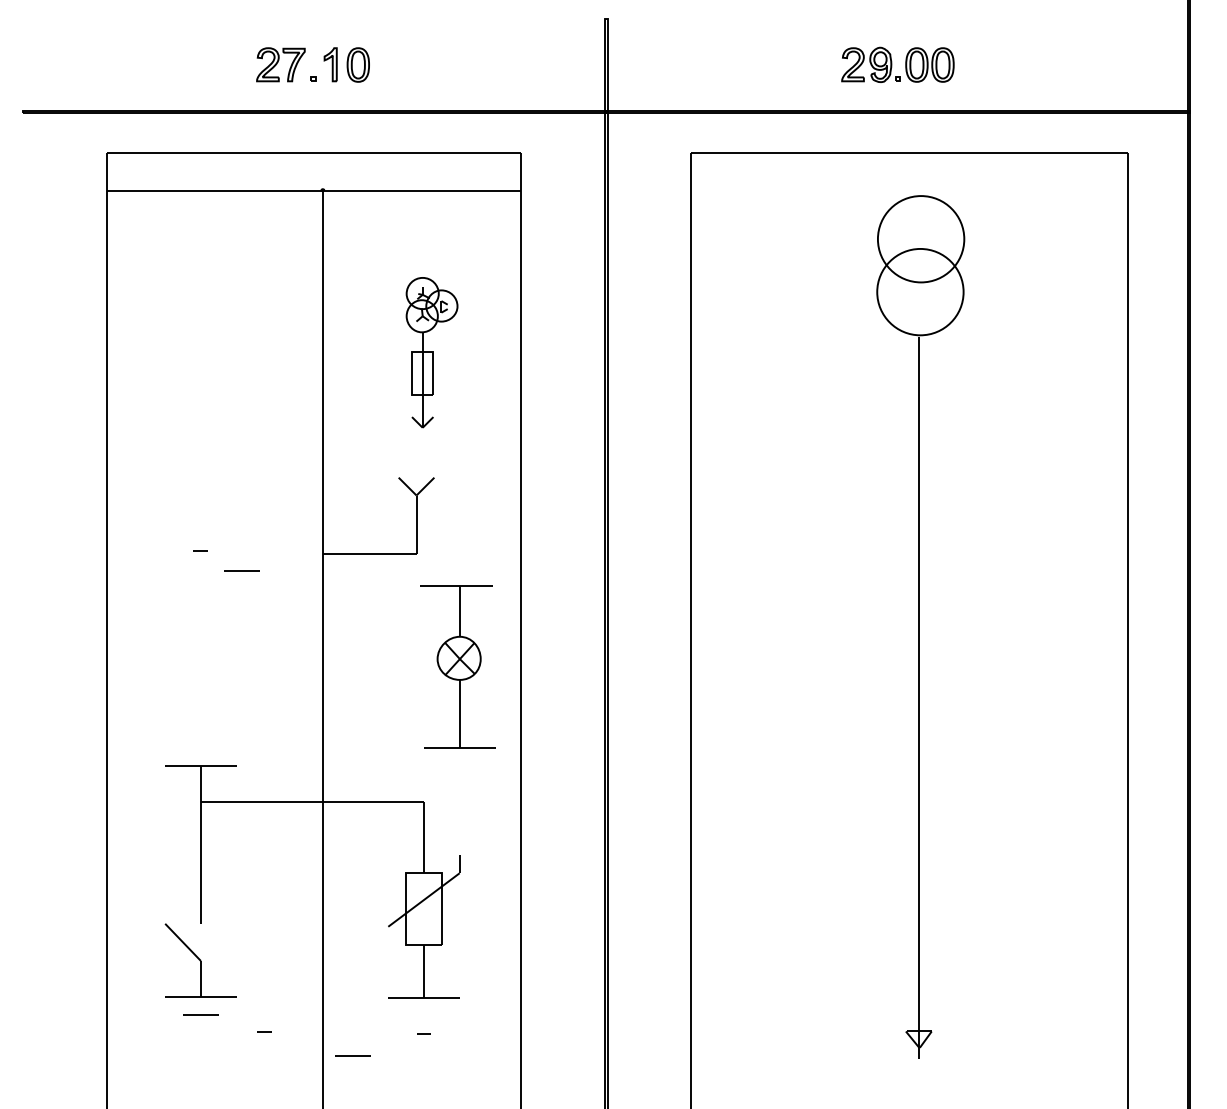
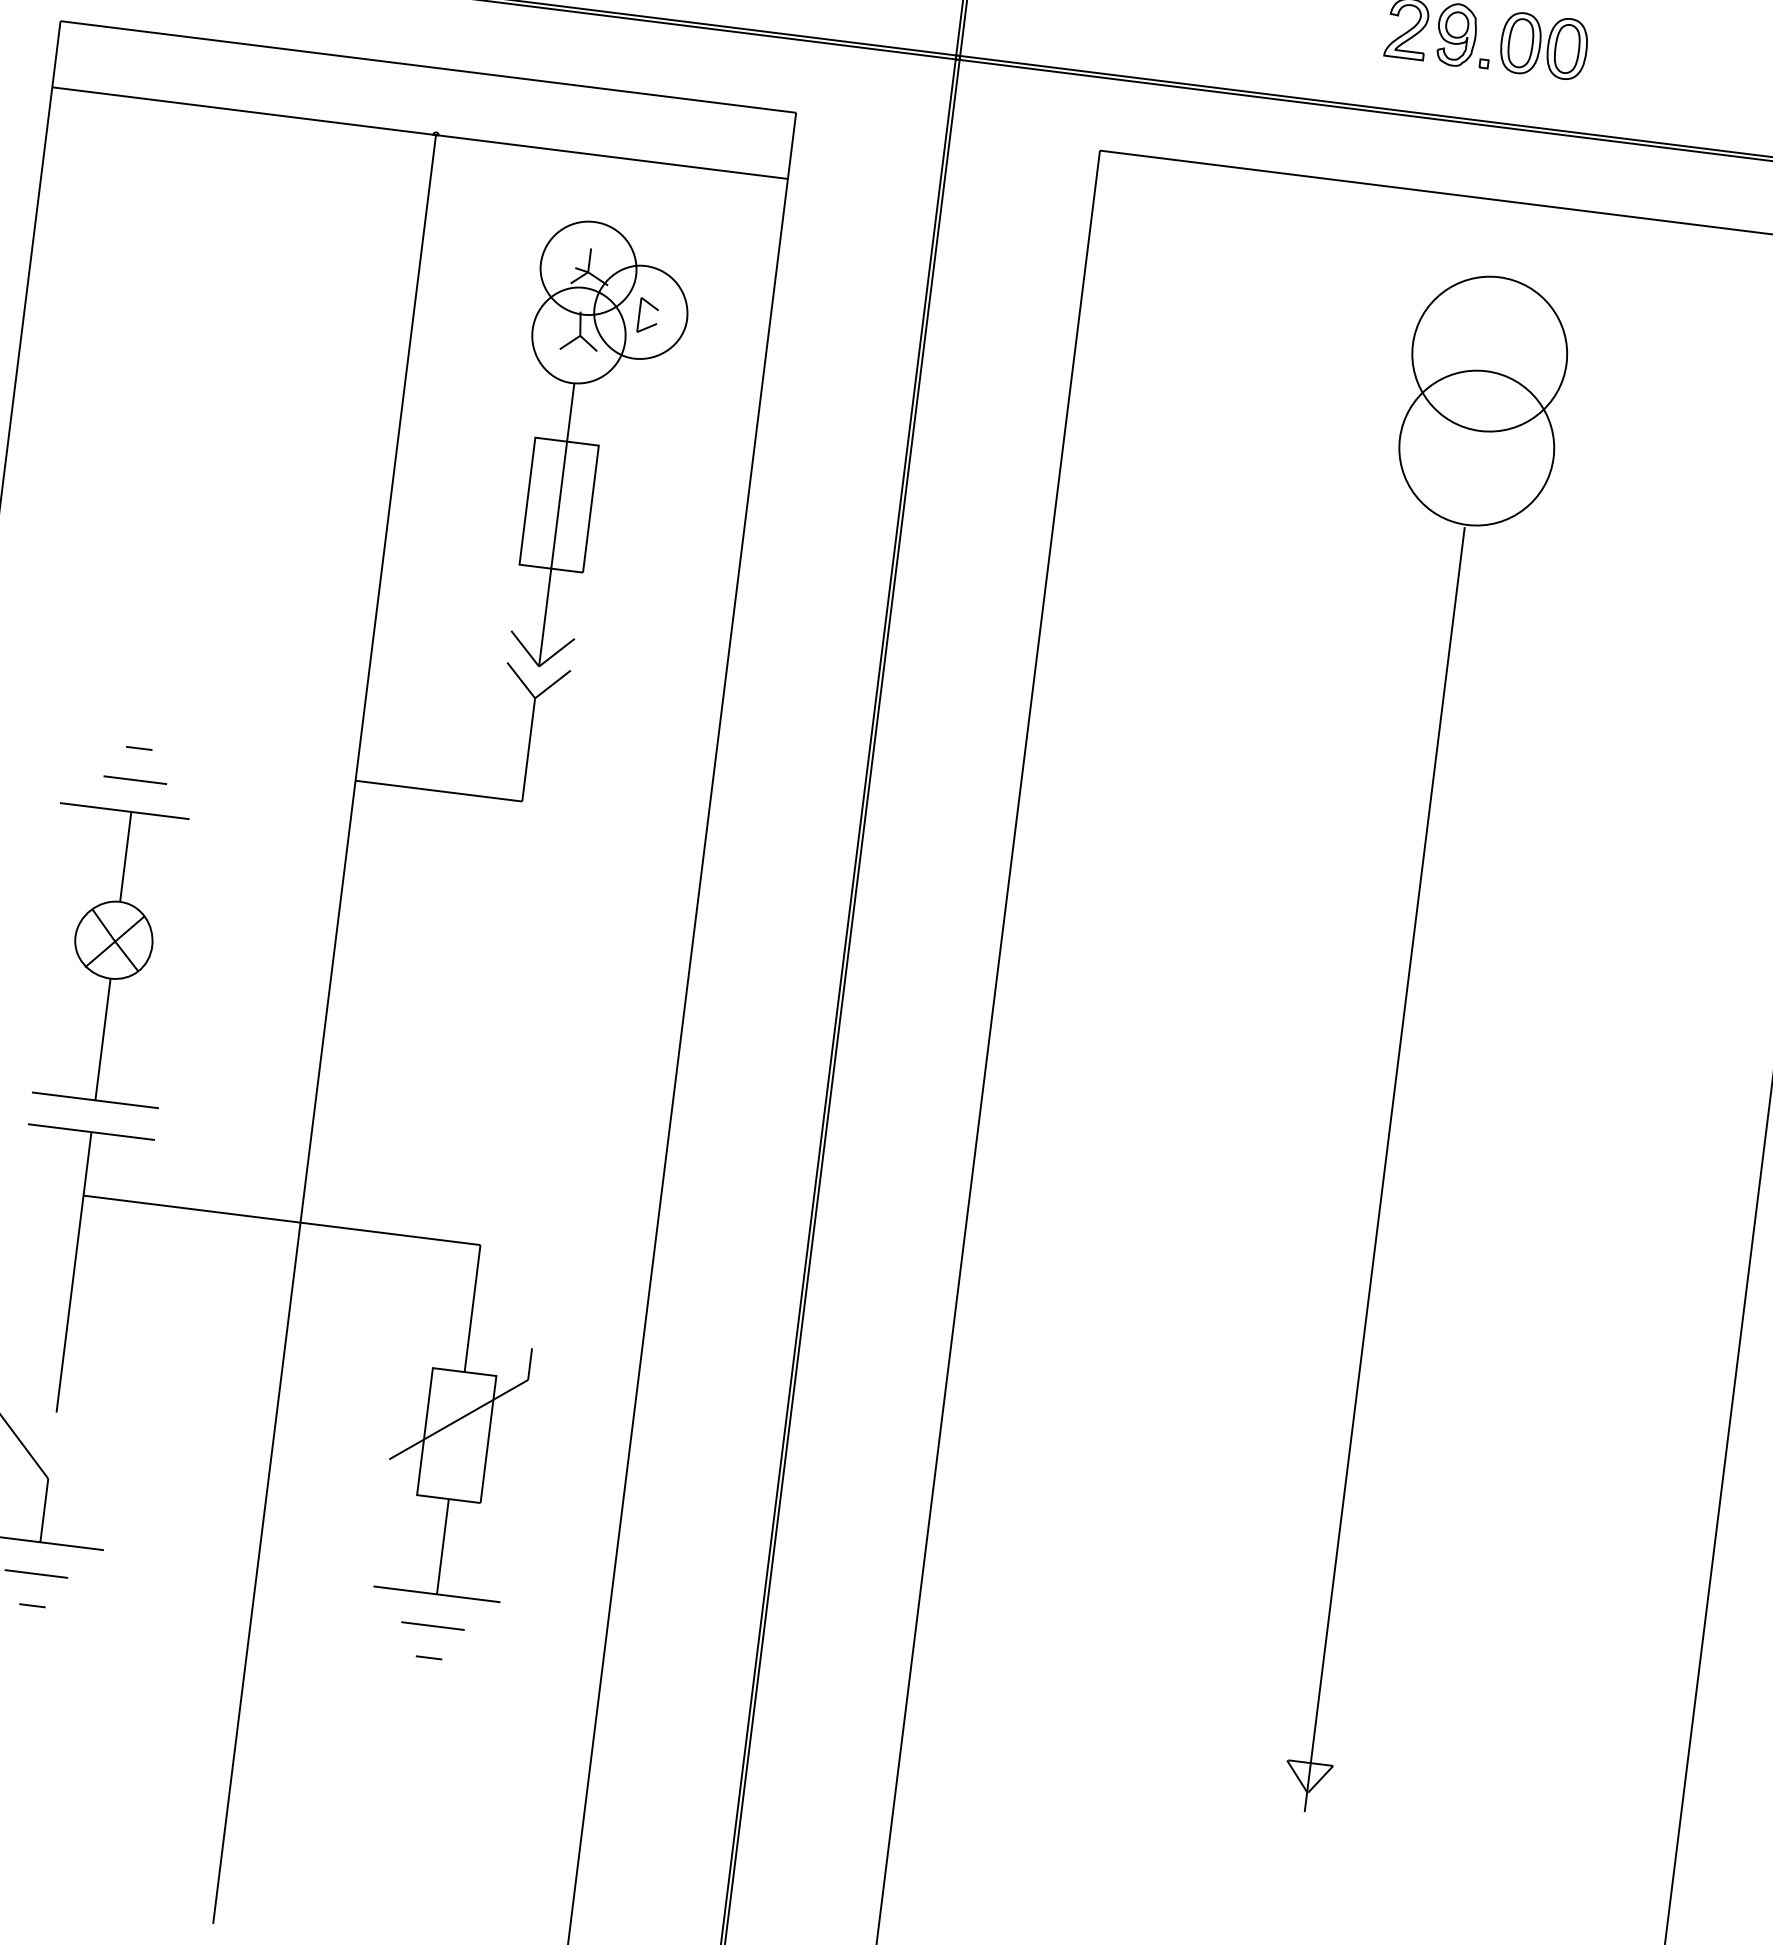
part: (431, 352) -> (593, 447), size x1.67
line: (241, 570) -> (134, 778), moved
part: (457, 666) -> (109, 954), moved
line: (264, 1031) -> (31, 1604), moved
line: (352, 1055) -> (432, 1625), moved

